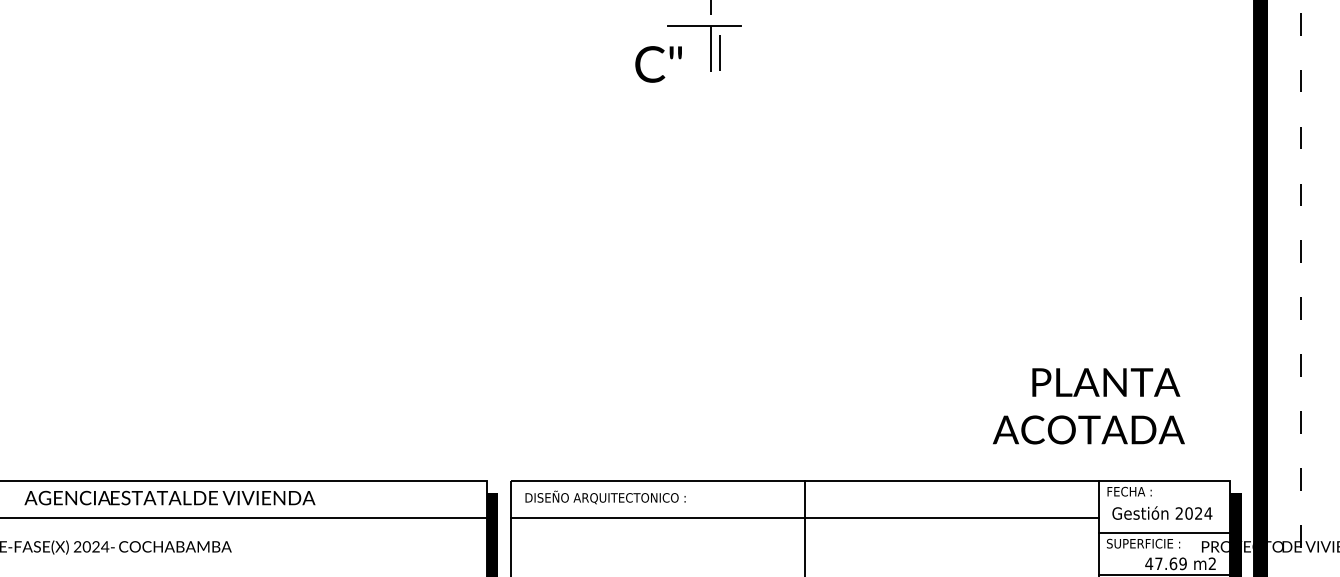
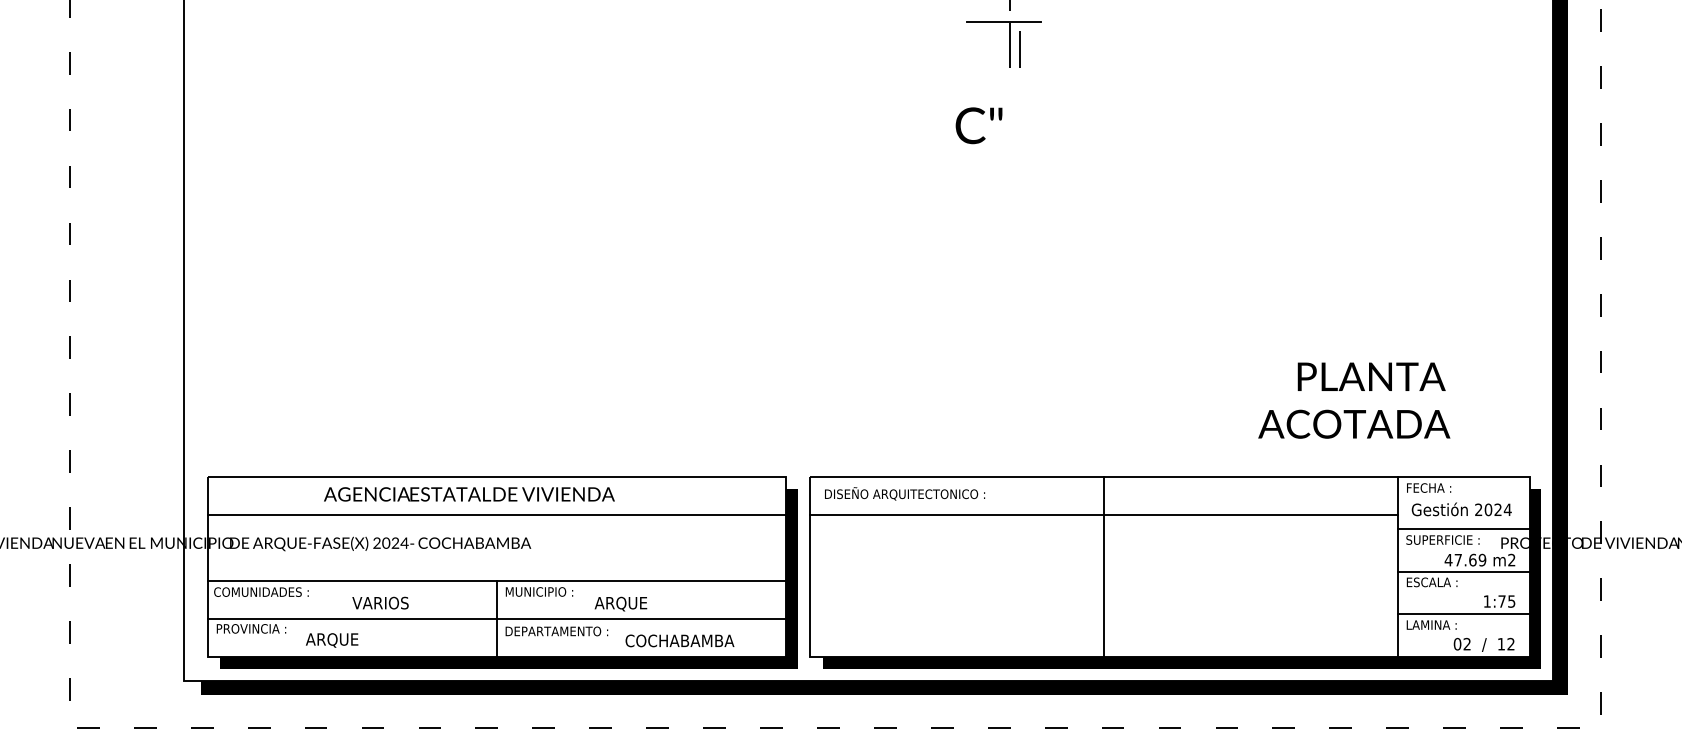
text: (658, 64) -> (978, 125), moved
text: (1089, 406) -> (1354, 400), moved

